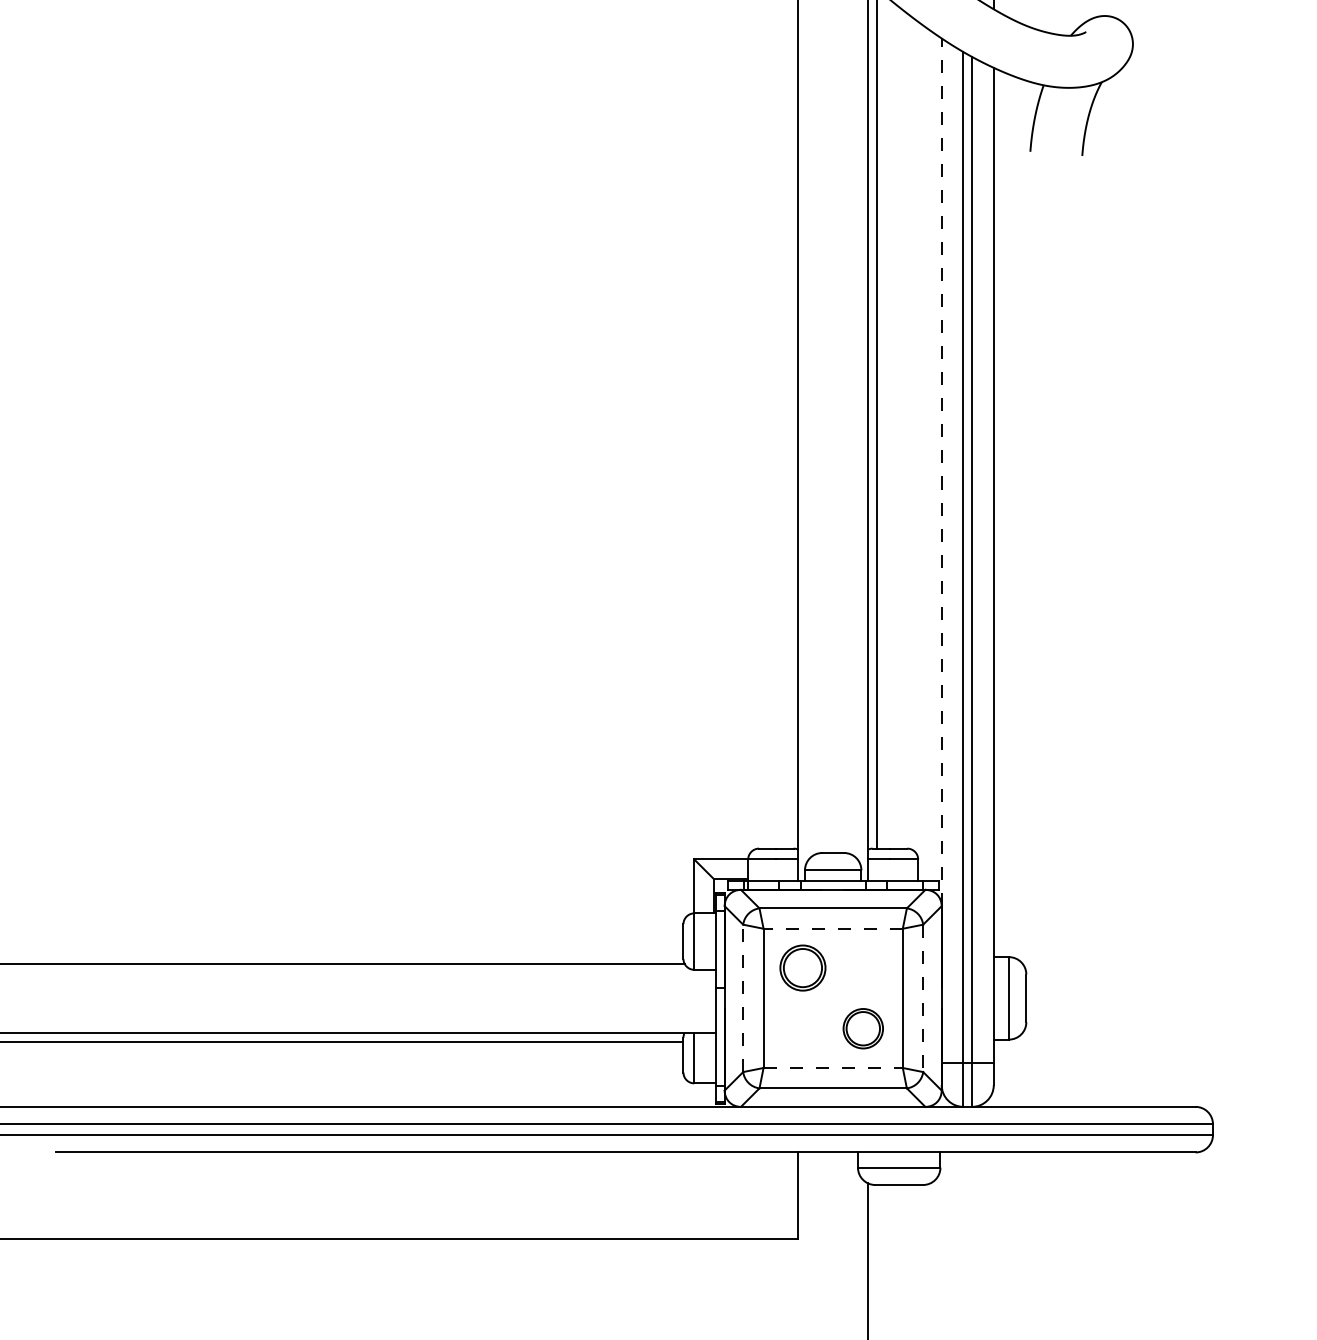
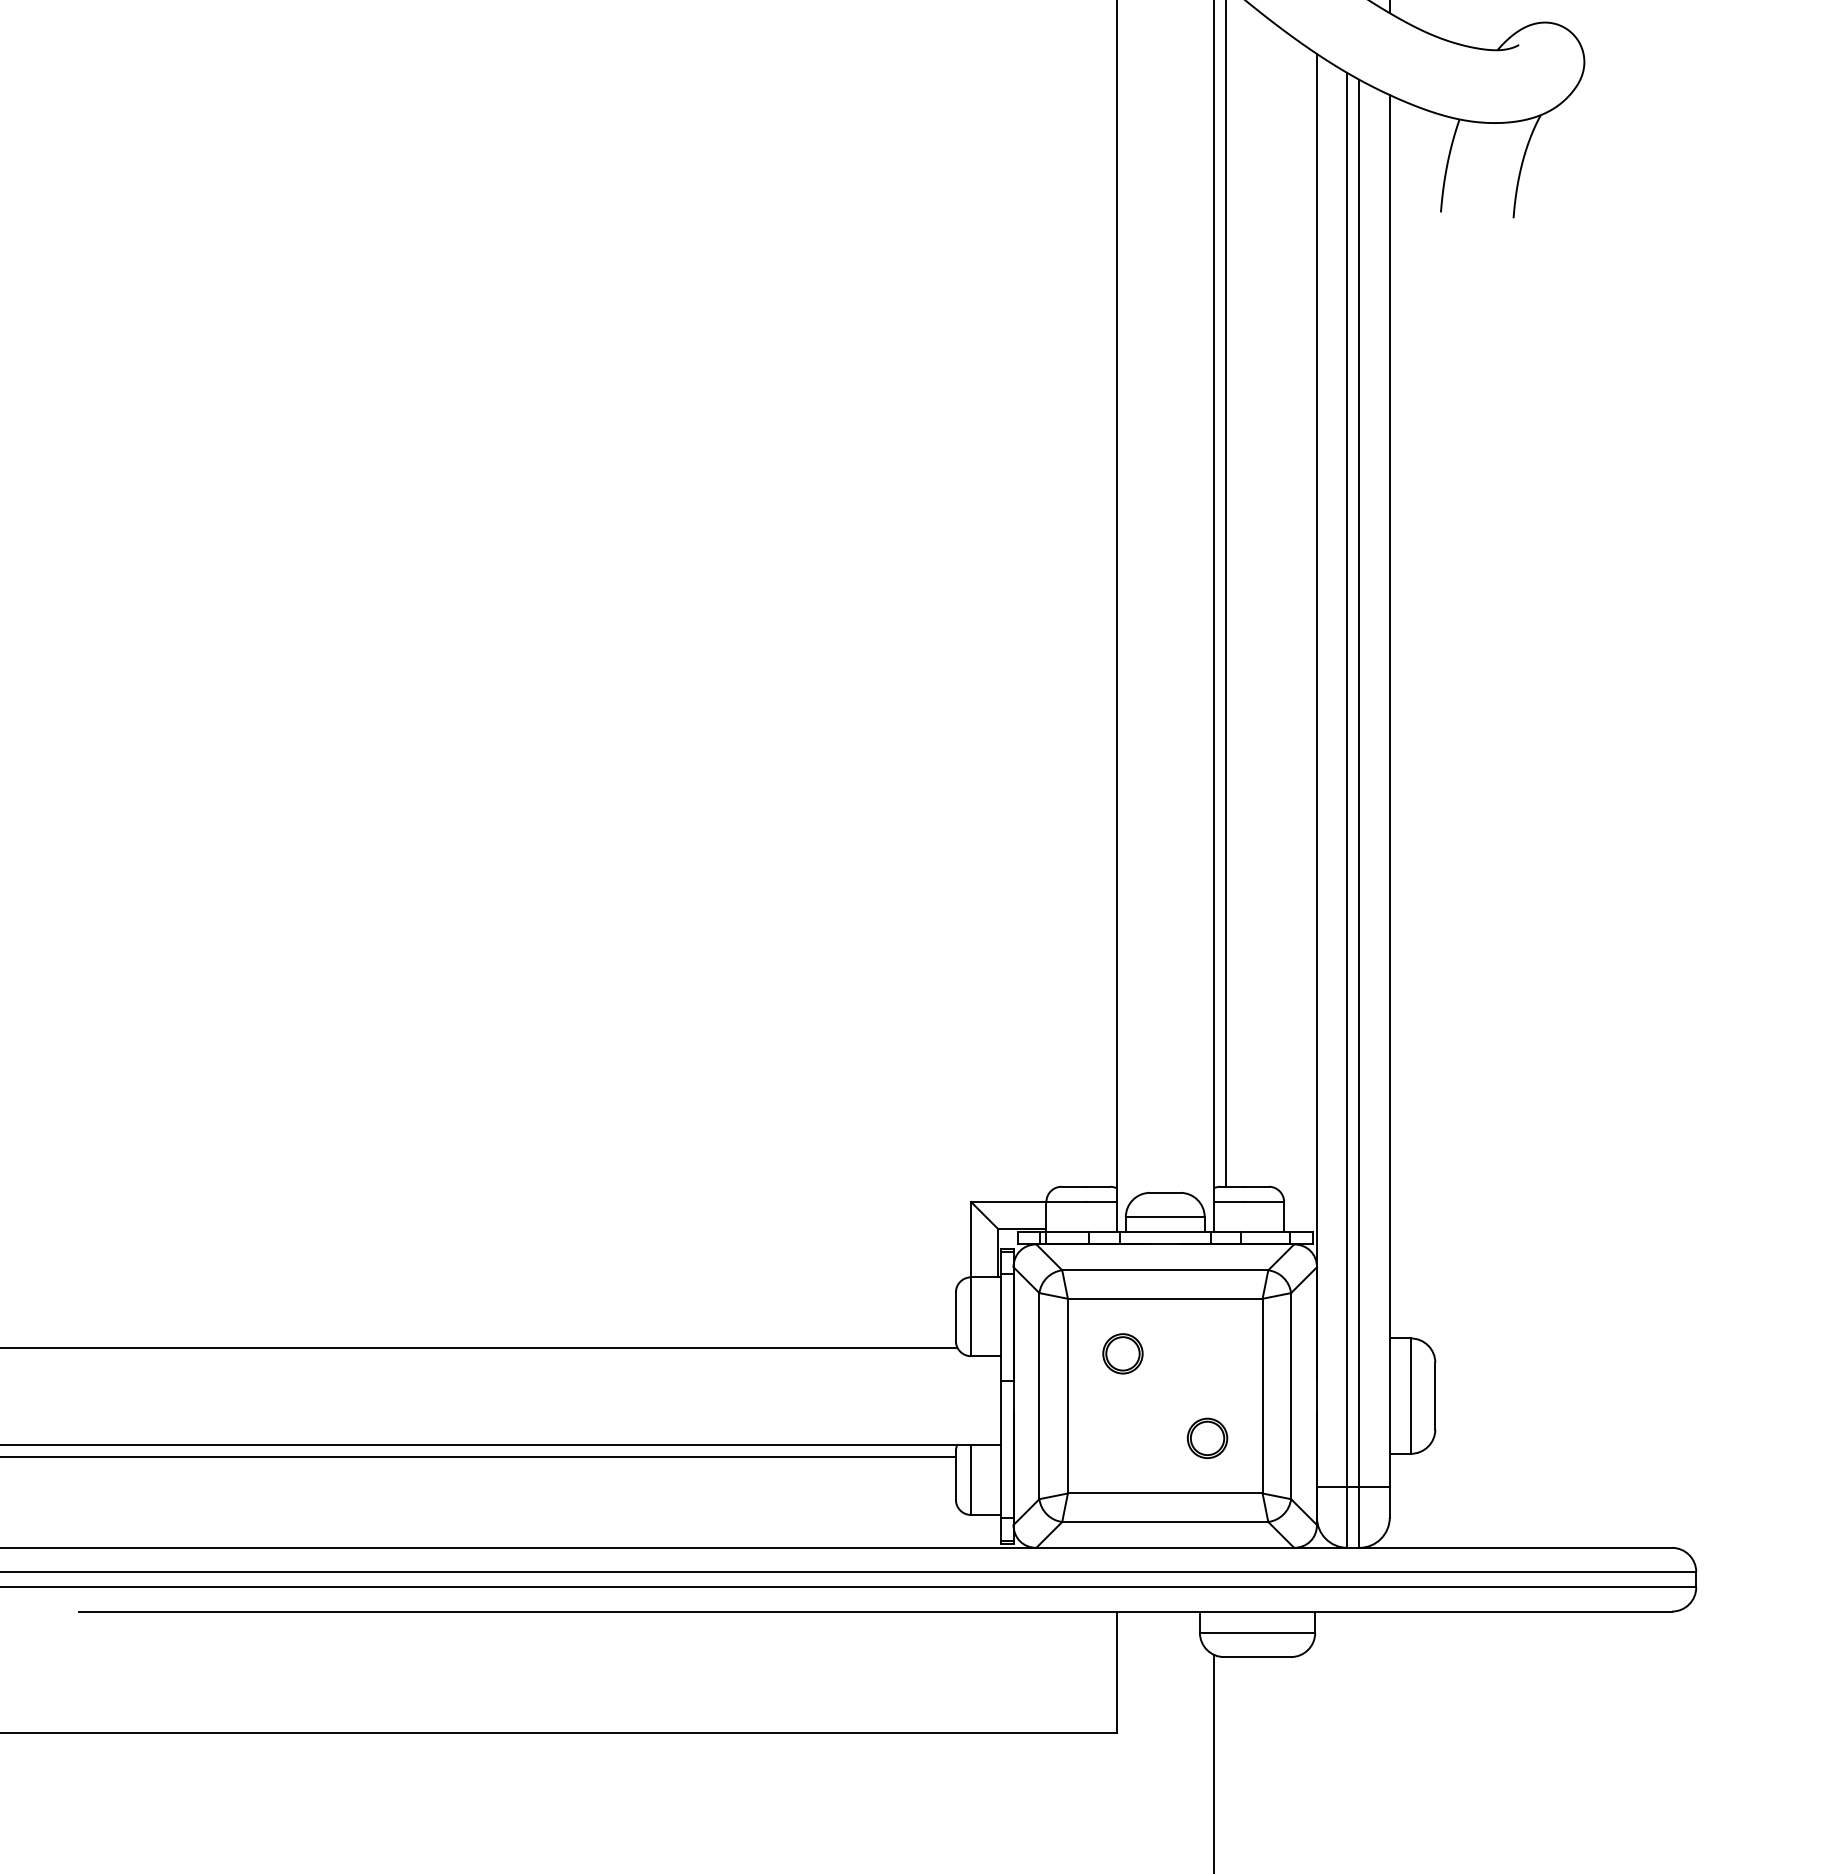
line: (941, 472) -> (1316, 660), dashed -> solid
line: (832, 928) -> (1164, 1298), dashed -> solid
part: (802, 967) -> (1122, 1353), size x0.62
line: (743, 997) -> (1039, 1395), dashed -> solid
line: (923, 998) -> (1291, 1396), dashed -> solid
part: (863, 1027) -> (1207, 1437), size x0.71
line: (833, 1068) -> (1165, 1493), dashed -> solid

